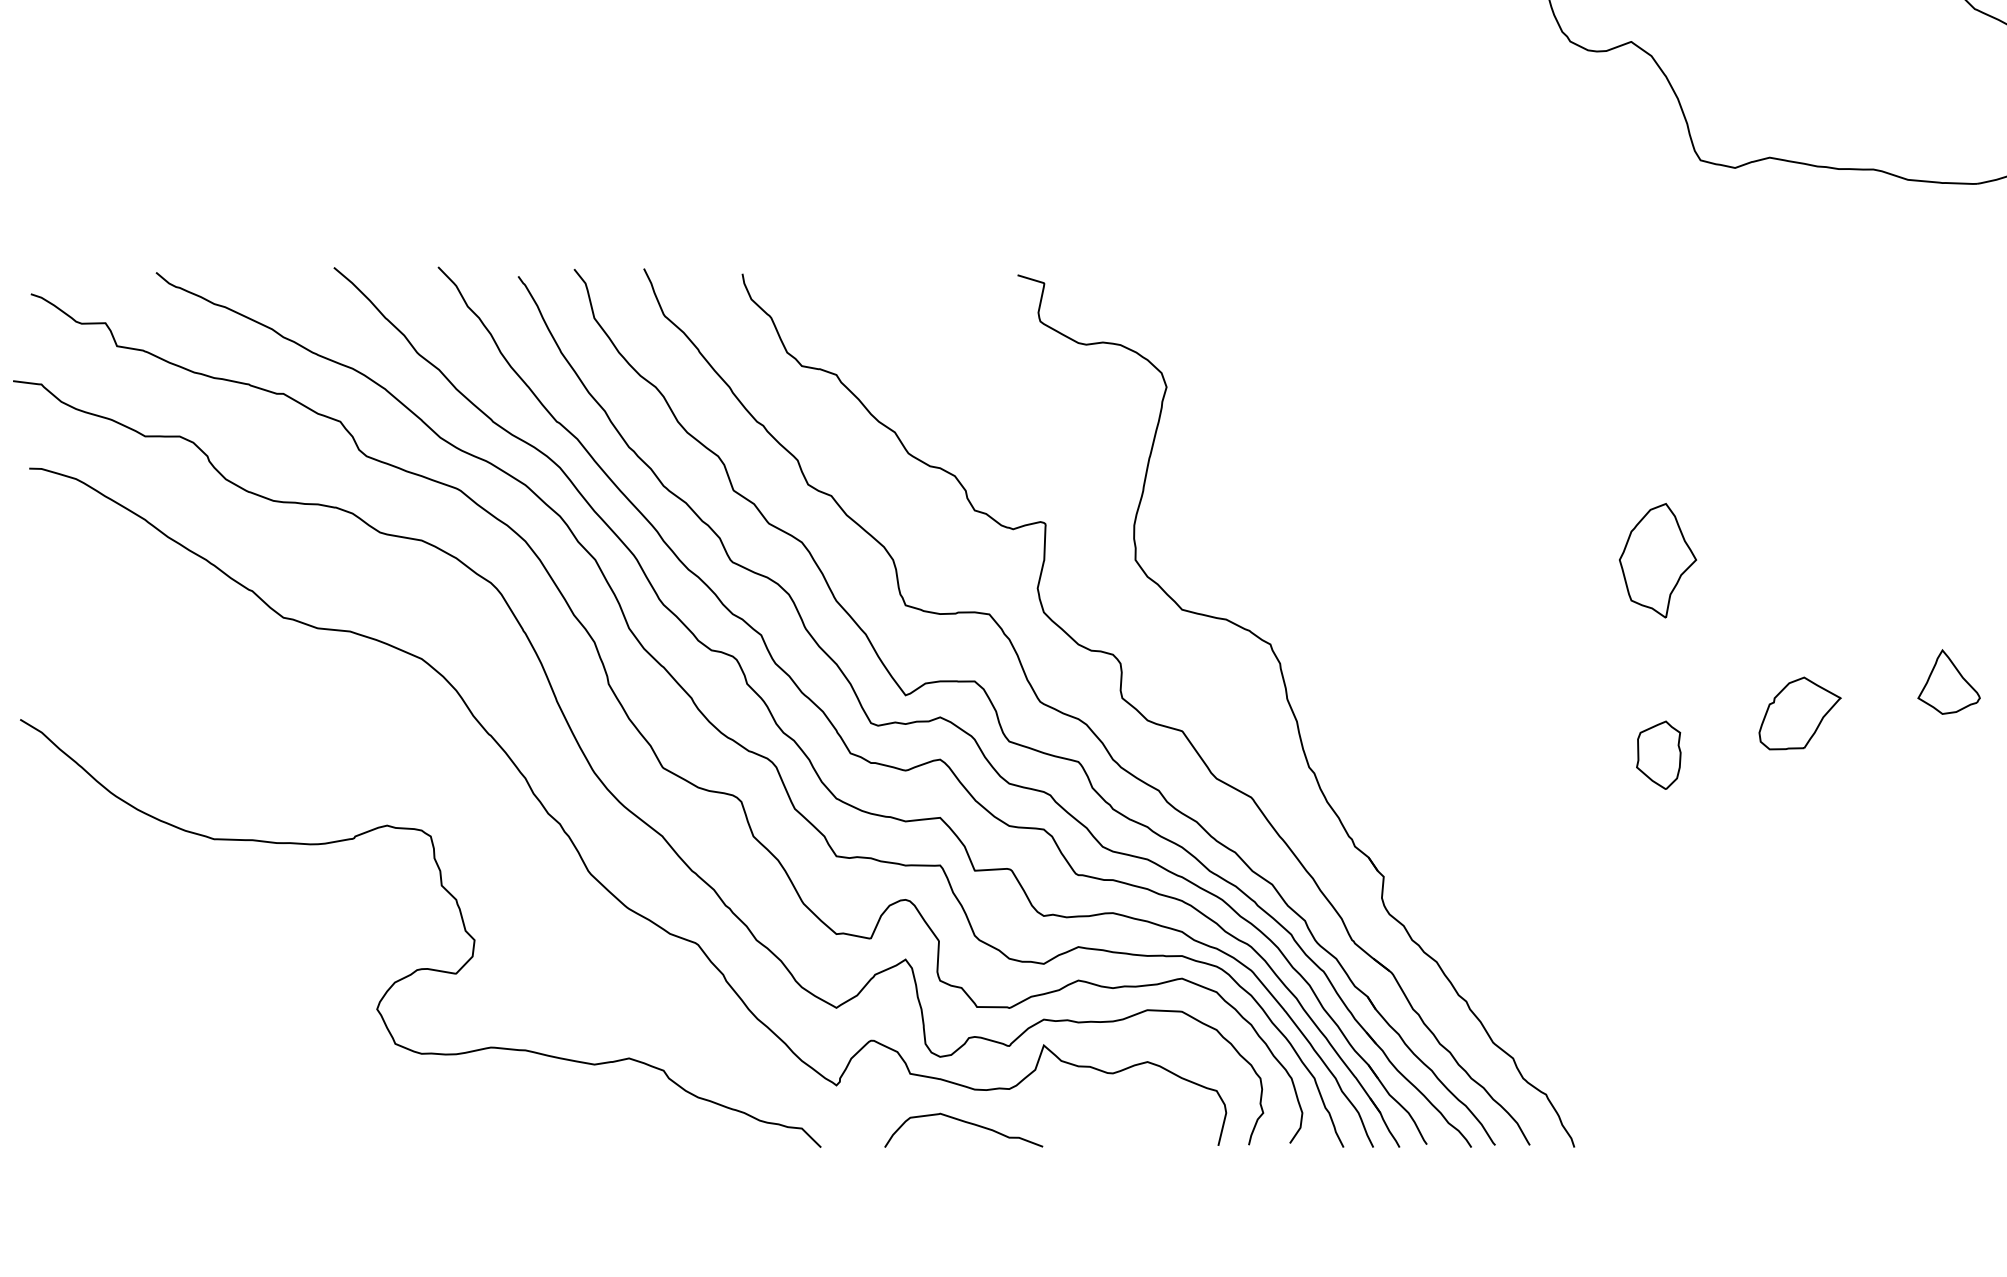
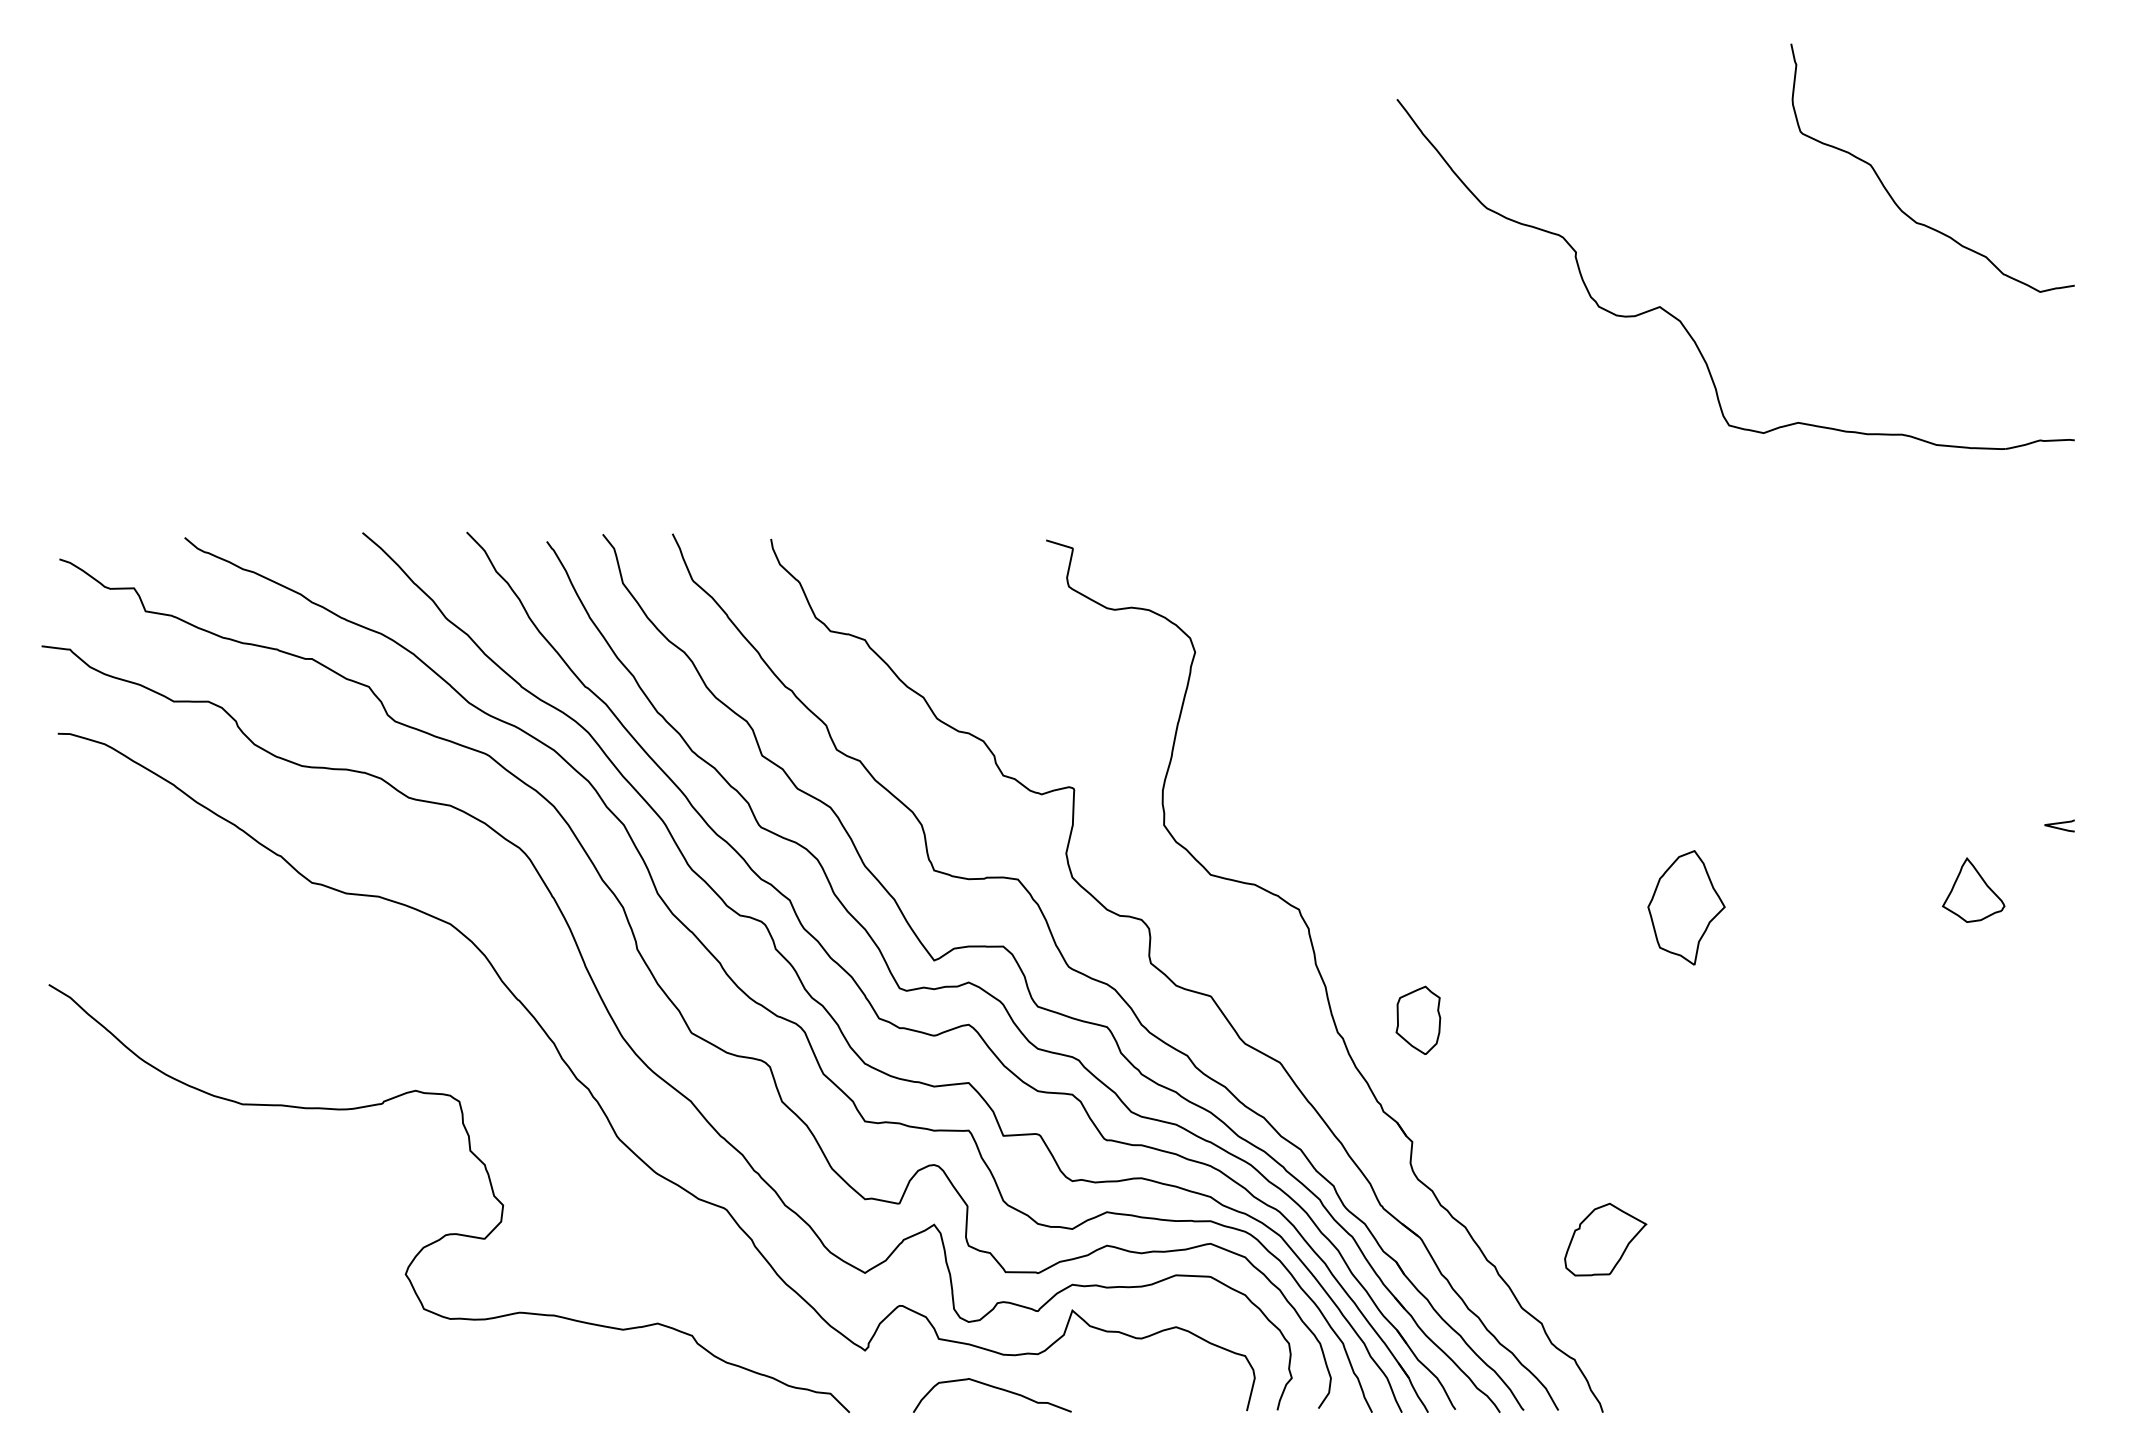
part: (1657, 560) -> (1686, 907), moved
part: (1948, 681) -> (1973, 889), moved
part: (1799, 713) -> (1605, 1239), moved
part: (1658, 754) -> (1418, 1019), moved

